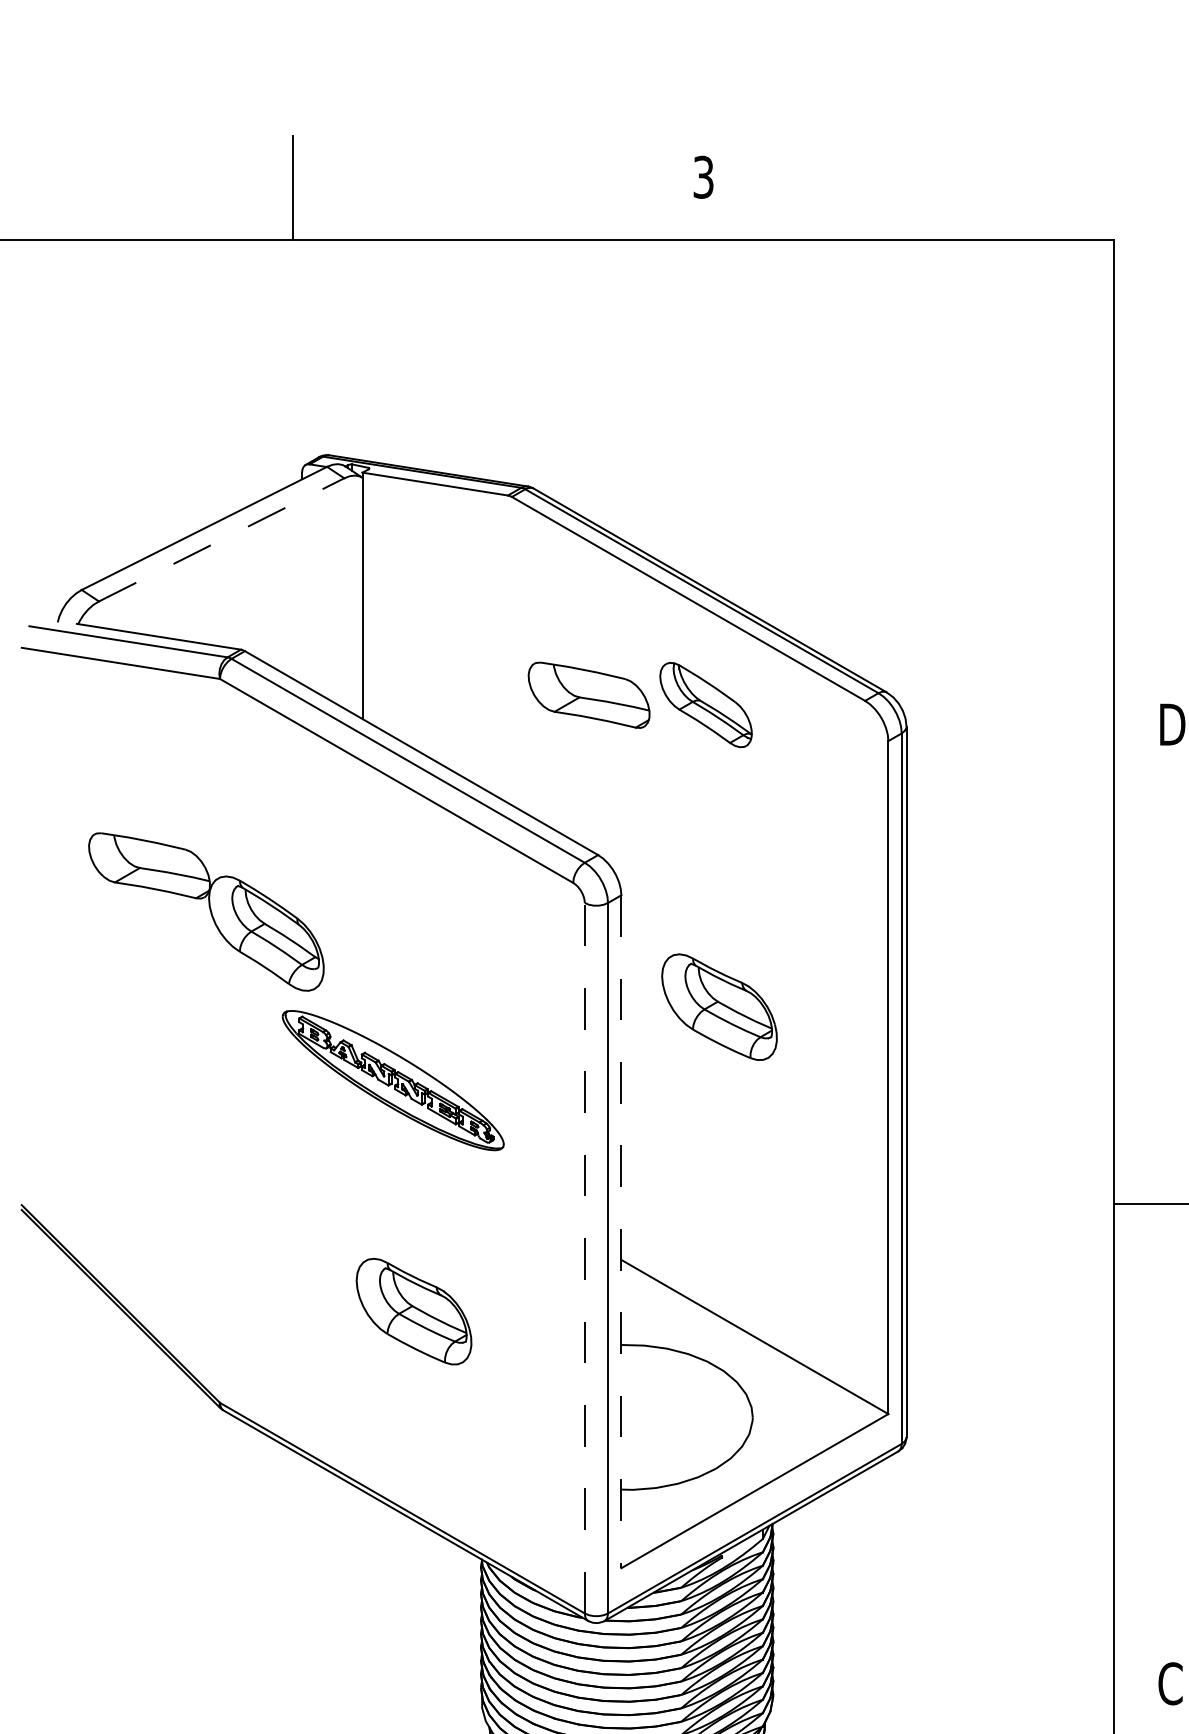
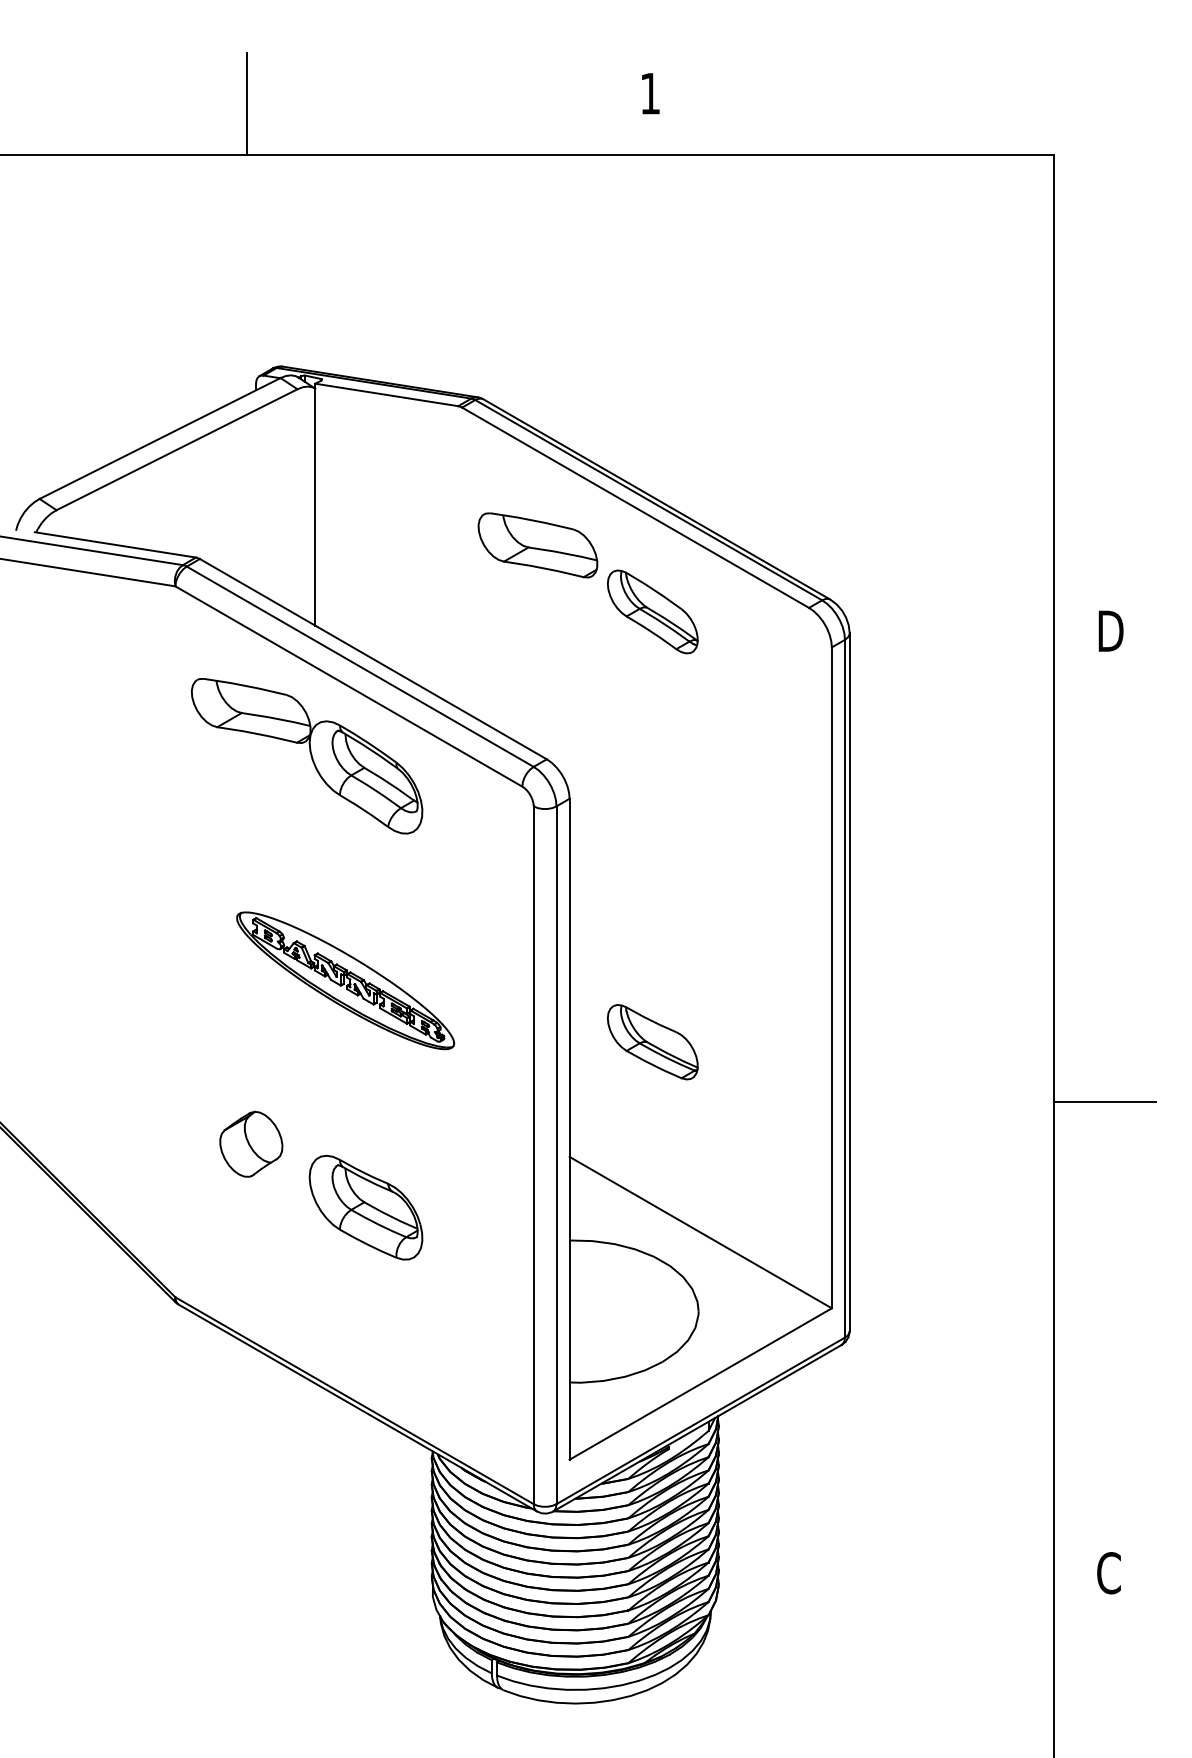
text: (703, 177) -> (650, 93), 3 -> 1
line: (222, 539) -> (177, 449), dashed -> solid
part: (588, 695) -> (537, 545), moved
part: (206, 912) -> (307, 756), moved
part: (718, 1006) -> (665, 908), removed
part: (705, 1143) -> (652, 1042), added
line: (621, 1232) -> (569, 1129), dashed -> solid
part: (297, 1246) -> (251, 1143), added
line: (584, 1258) -> (533, 1155), dashed -> solid

